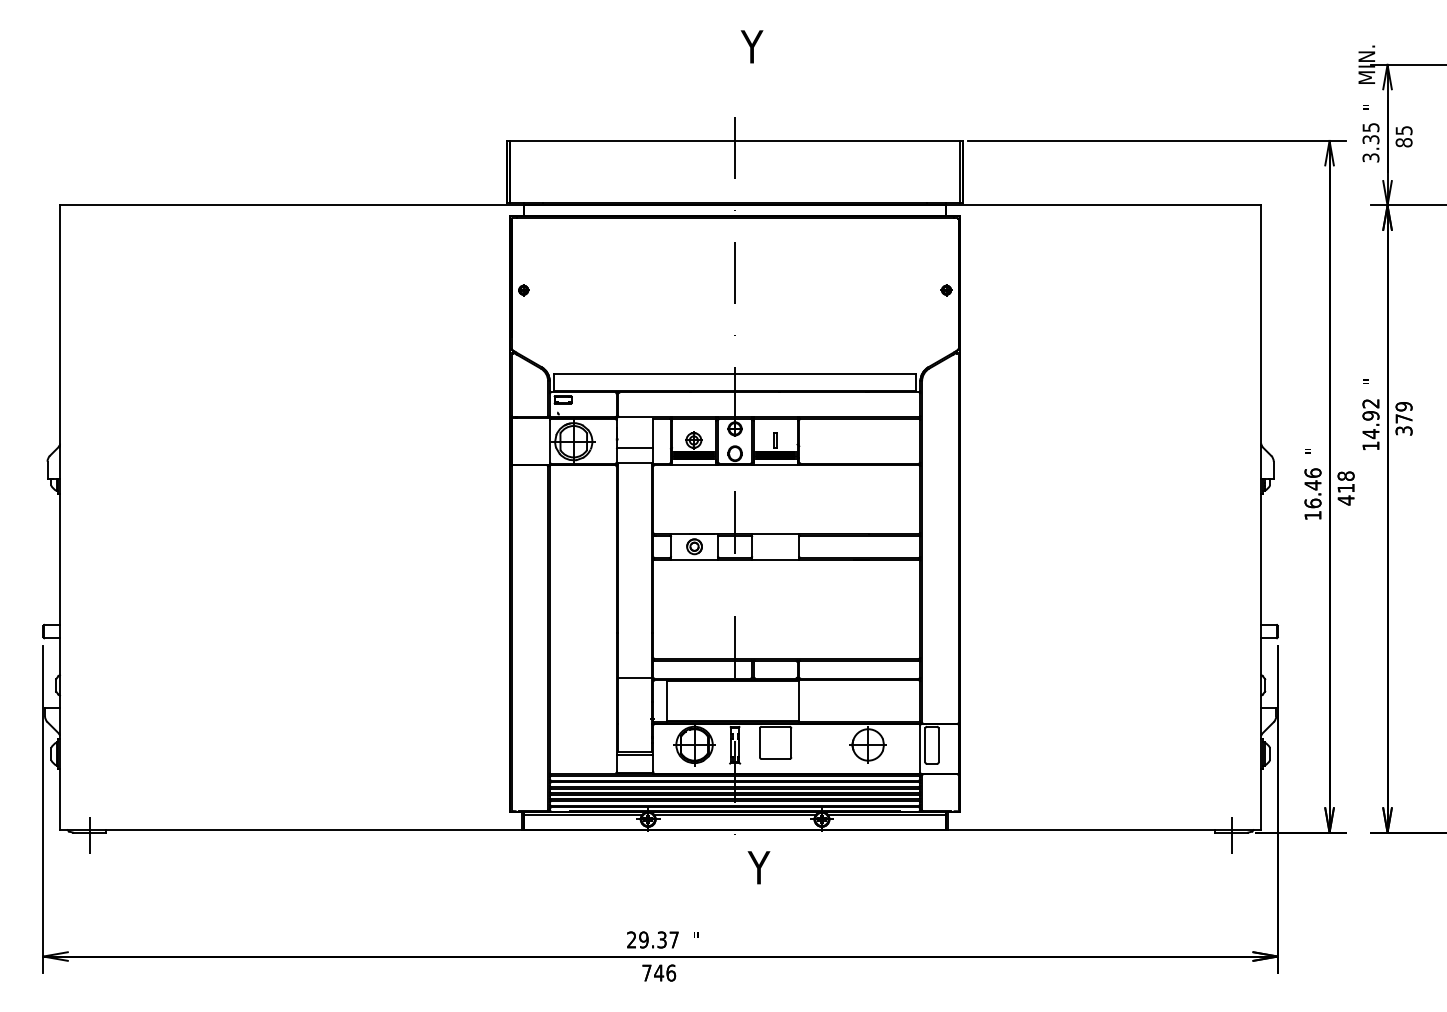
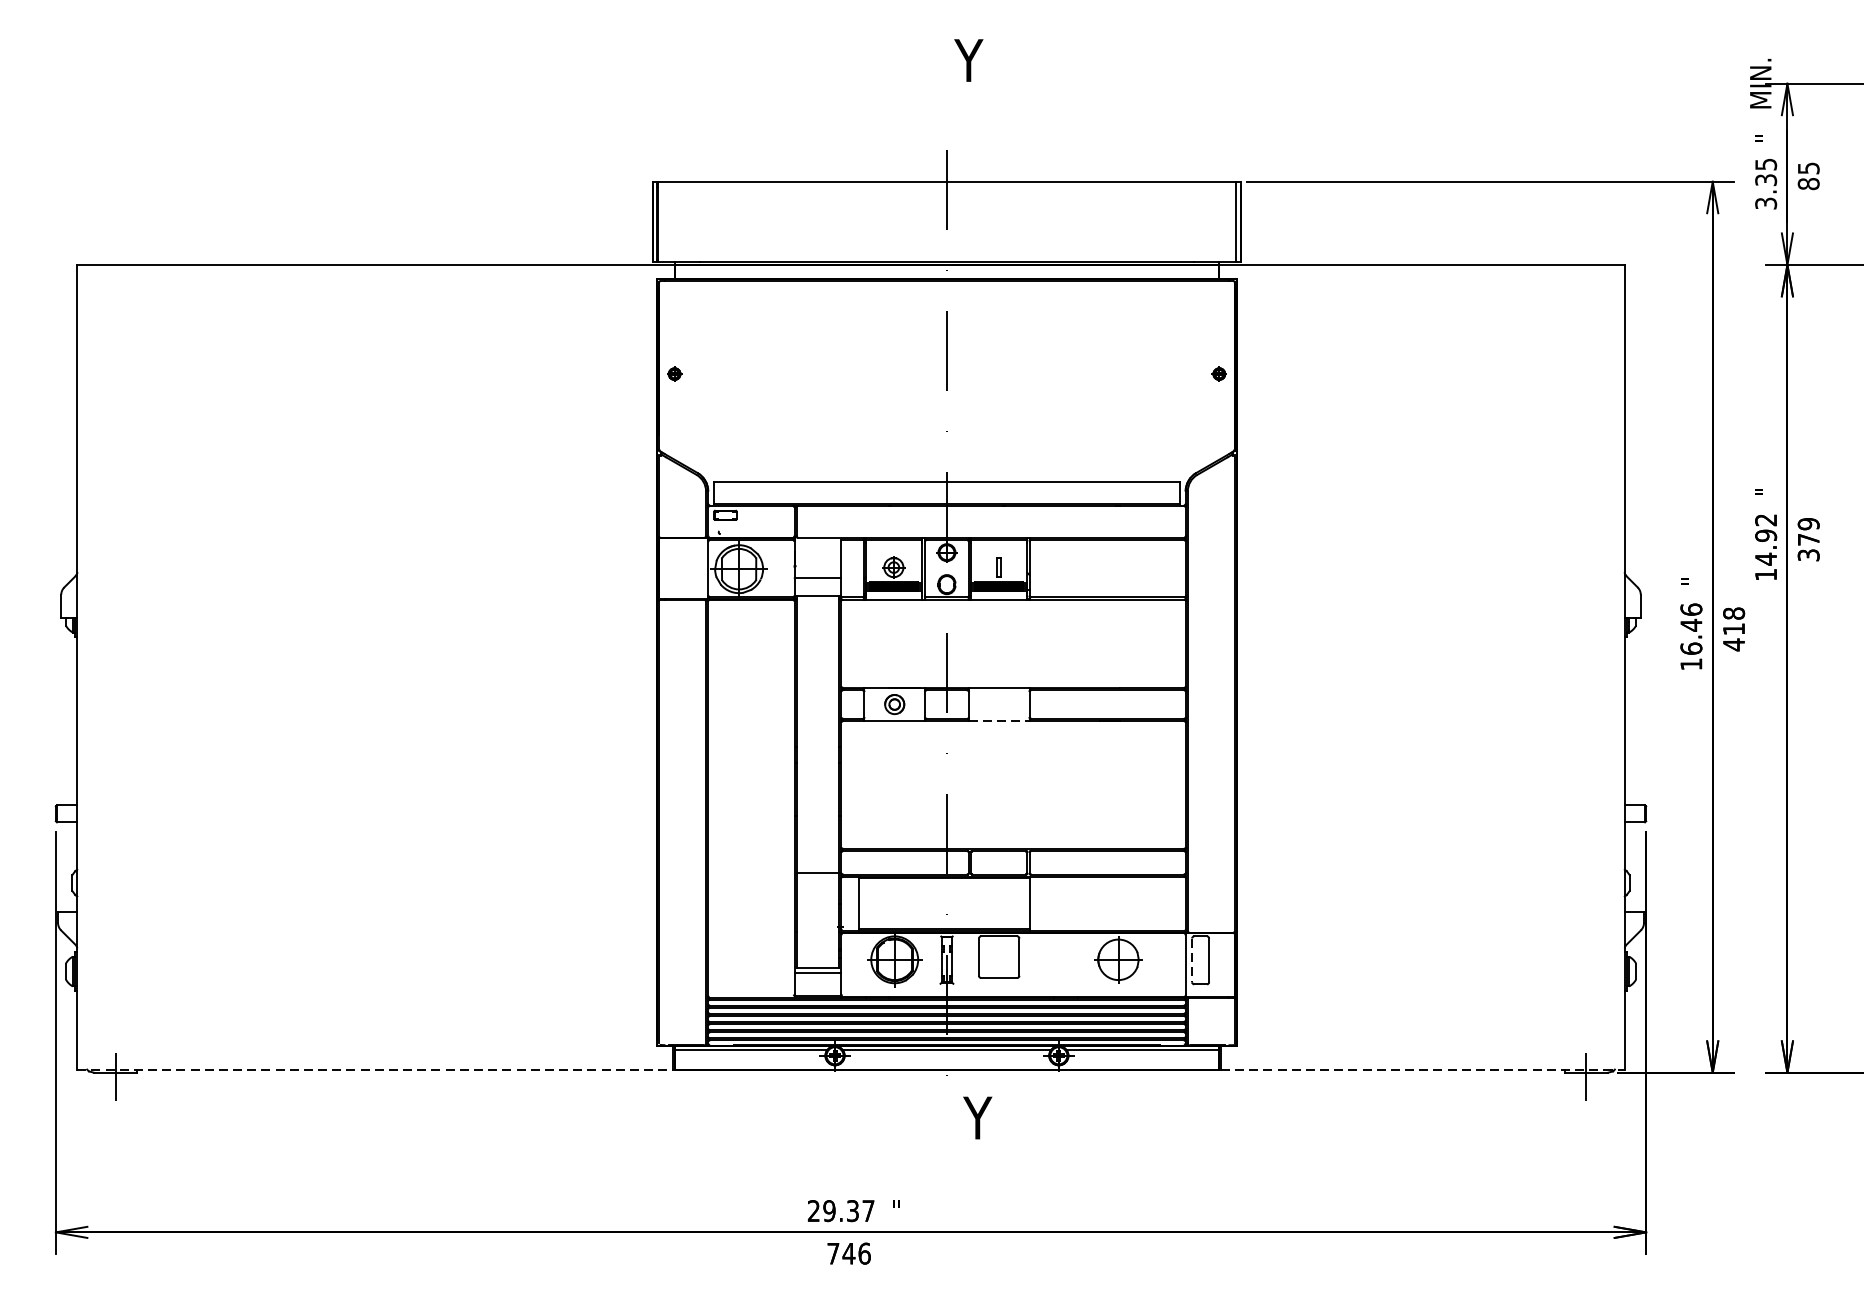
line: (775, 559) -> (998, 720), solid -> dashed
line: (925, 745) -> (1192, 960), solid -> dashed
line: (291, 830) -> (375, 1070), solid -> dashed
line: (1104, 830) -> (1422, 1070), solid -> dashed

